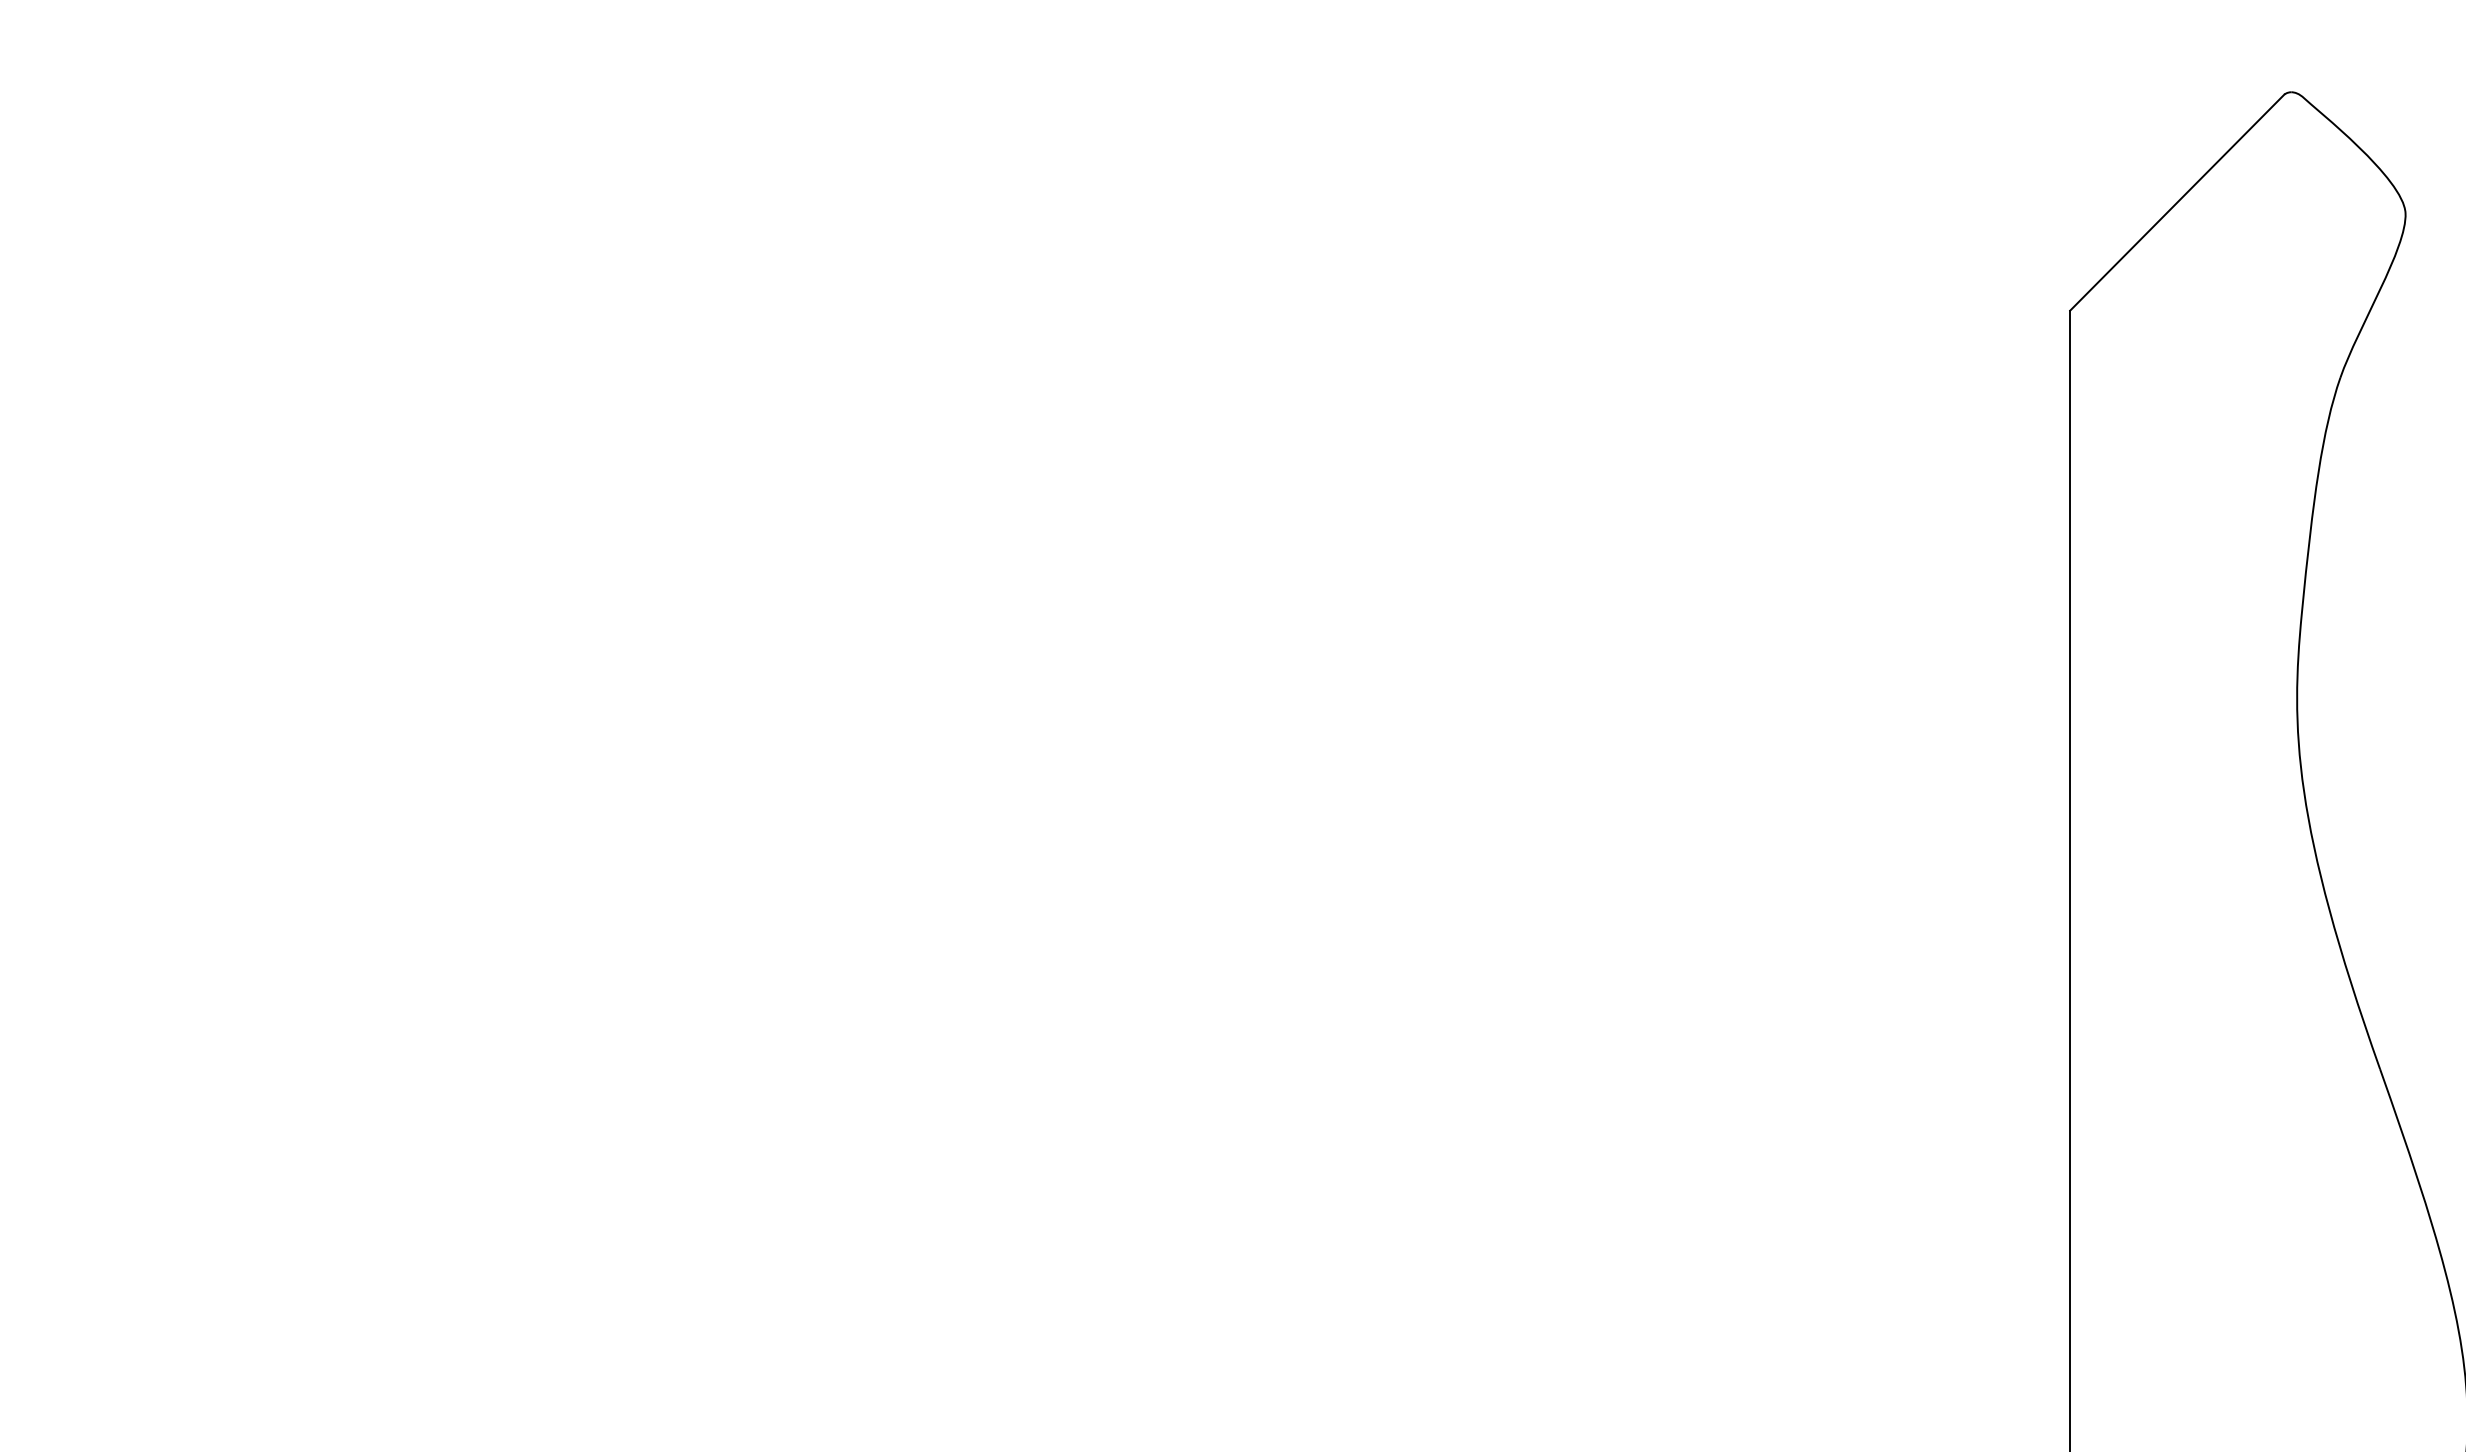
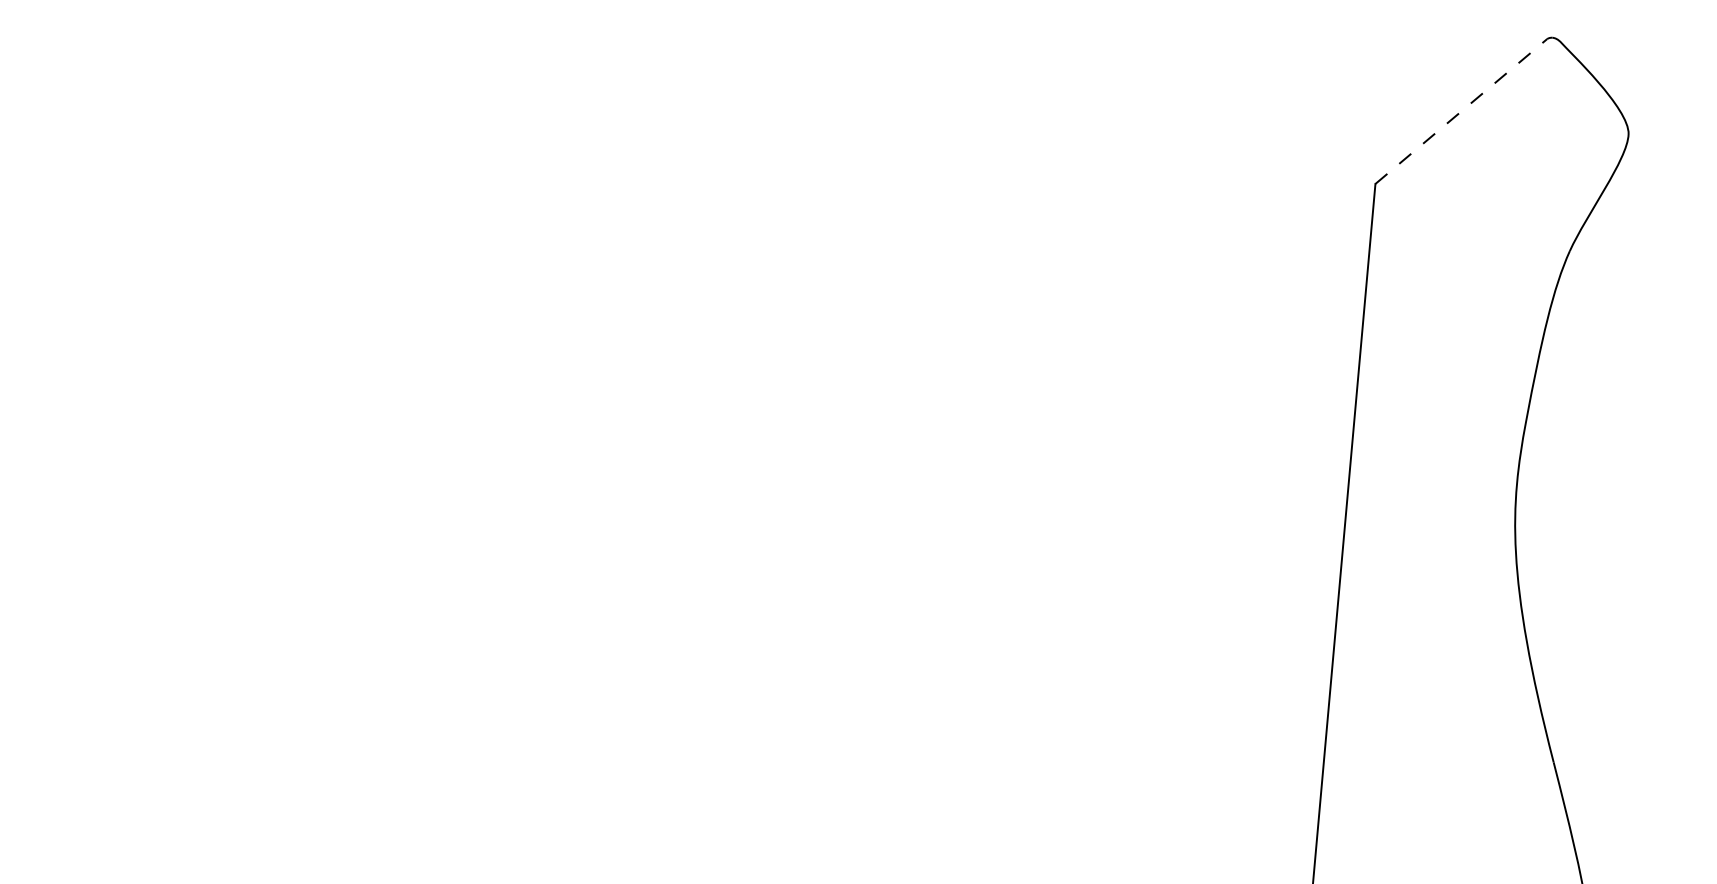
line: (2177, 202) -> (1461, 111), solid -> dashed

